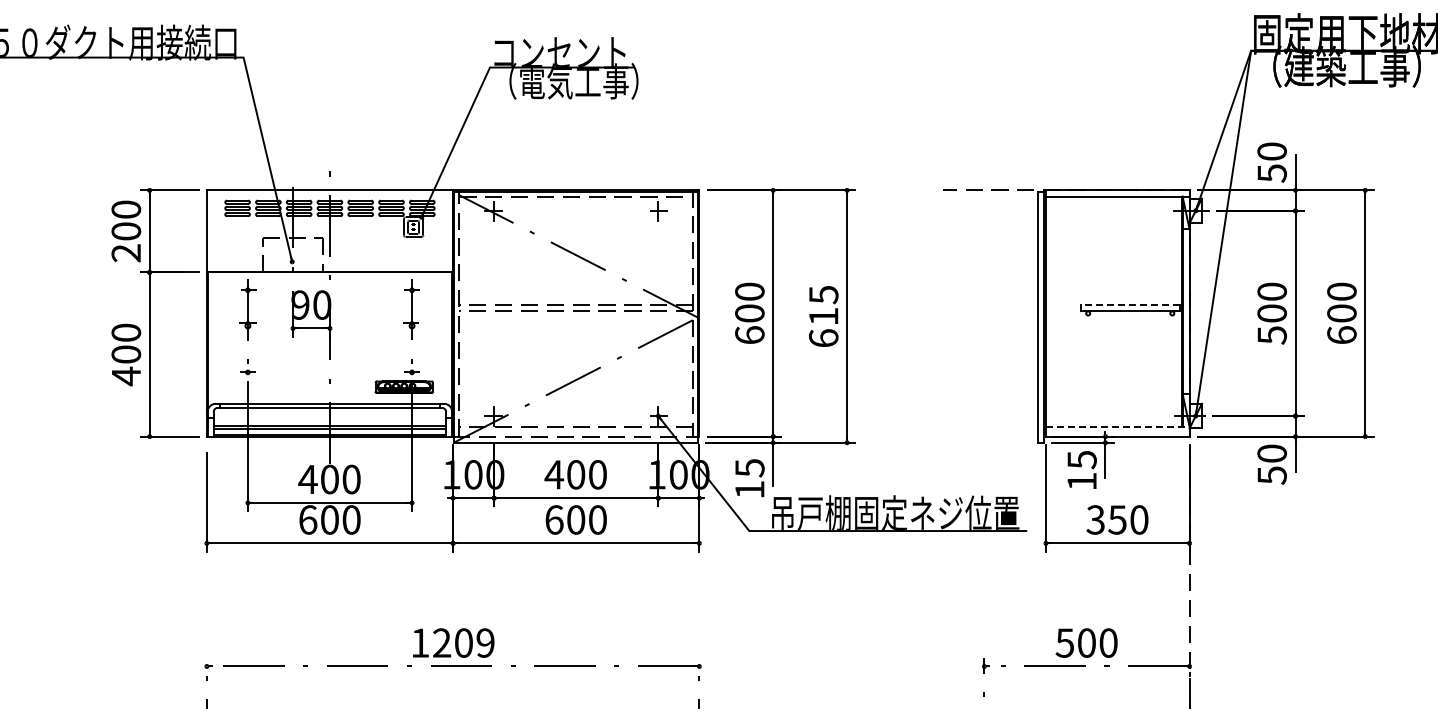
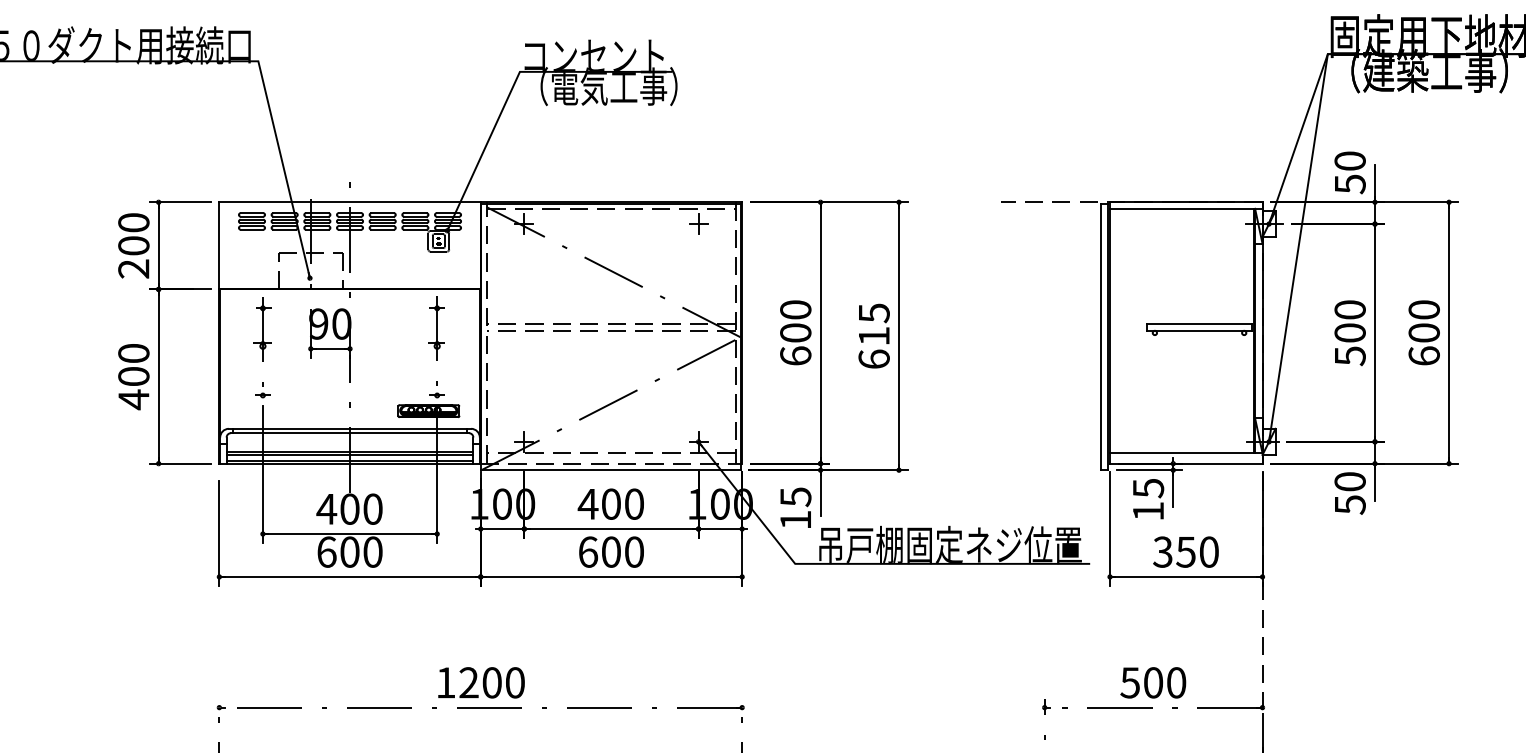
line: (1129, 305) -> (1198, 324), dashed -> solid
line: (1117, 426) -> (1186, 452), dashed -> solid
text: (485, 642) -> (515, 682), 1209 -> 1200

